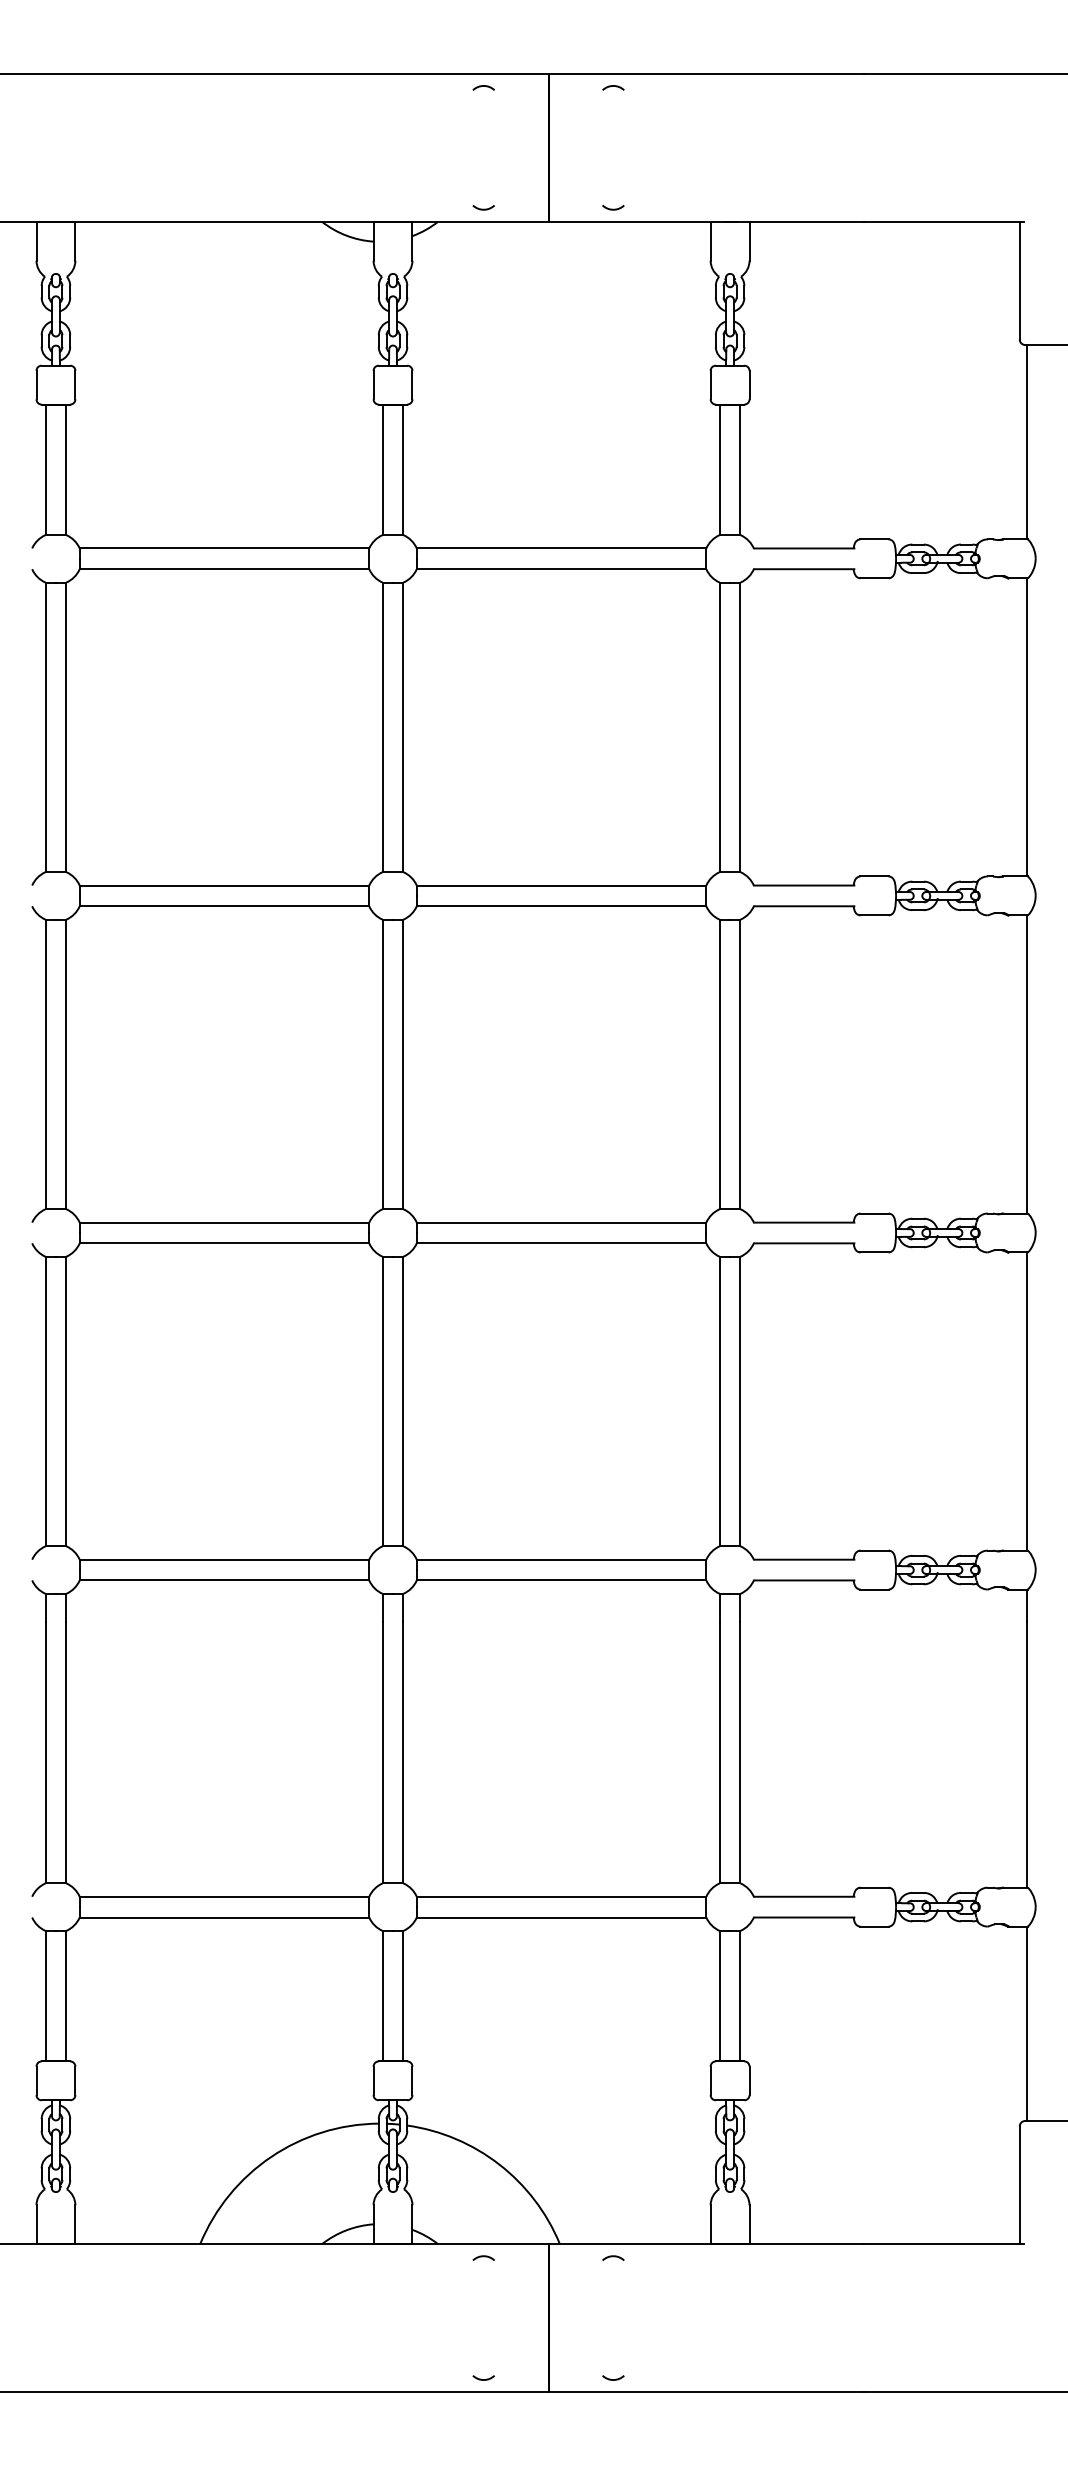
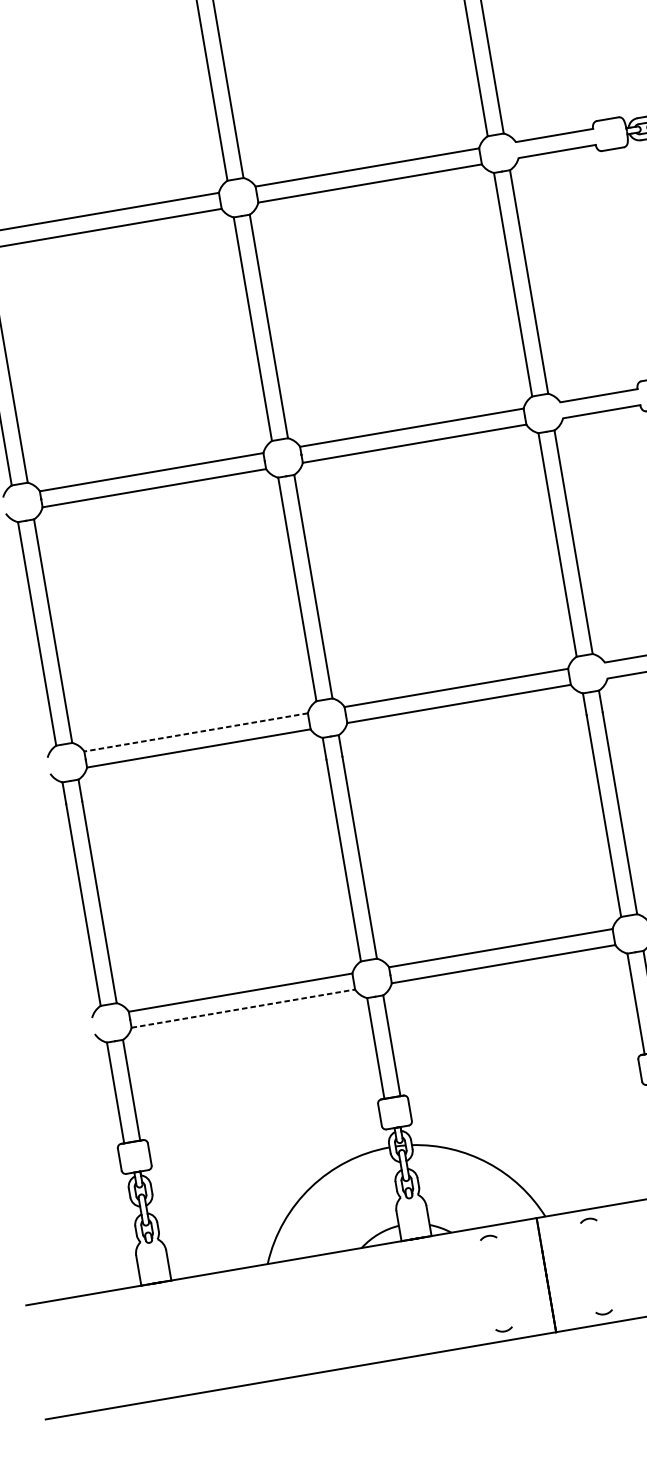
line: (224, 1559) -> (196, 732), solid -> dashed
line: (224, 1917) -> (243, 1008), solid -> dashed

